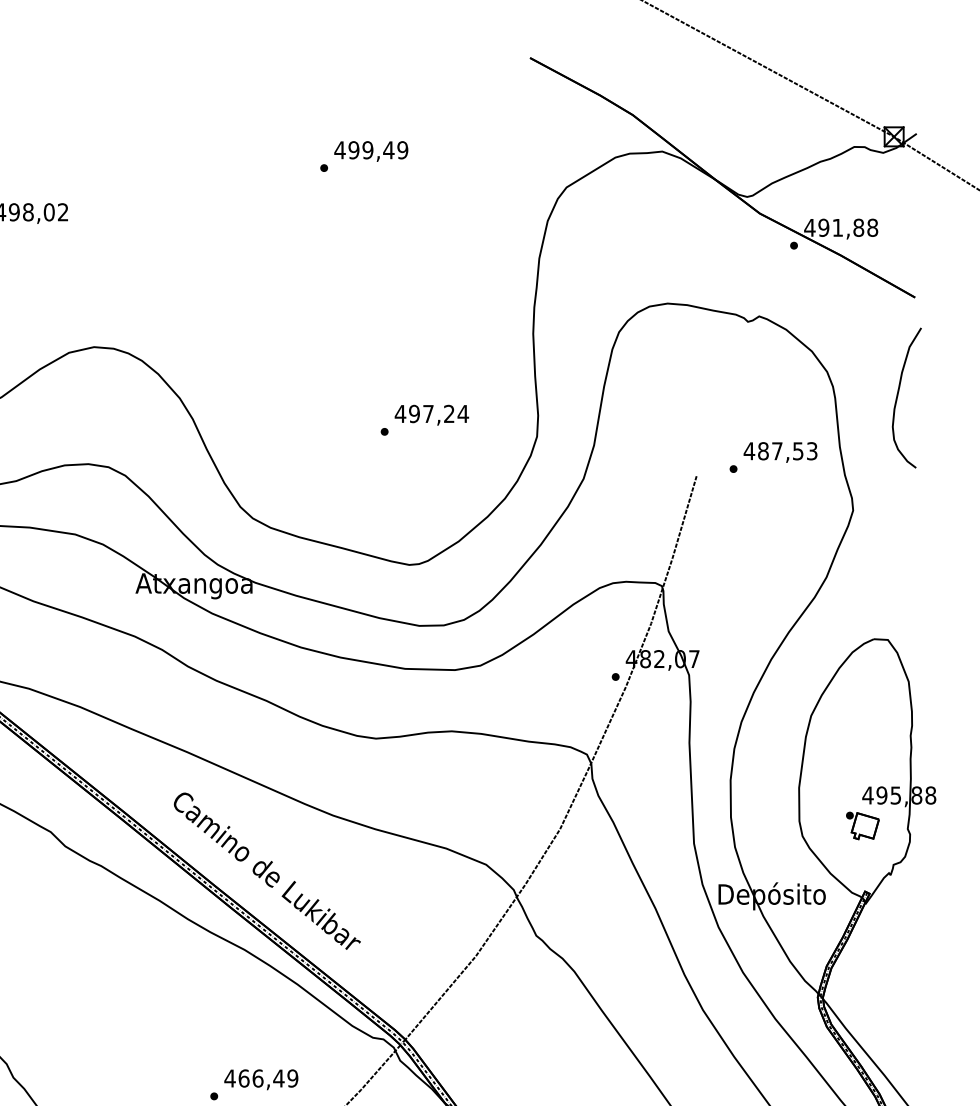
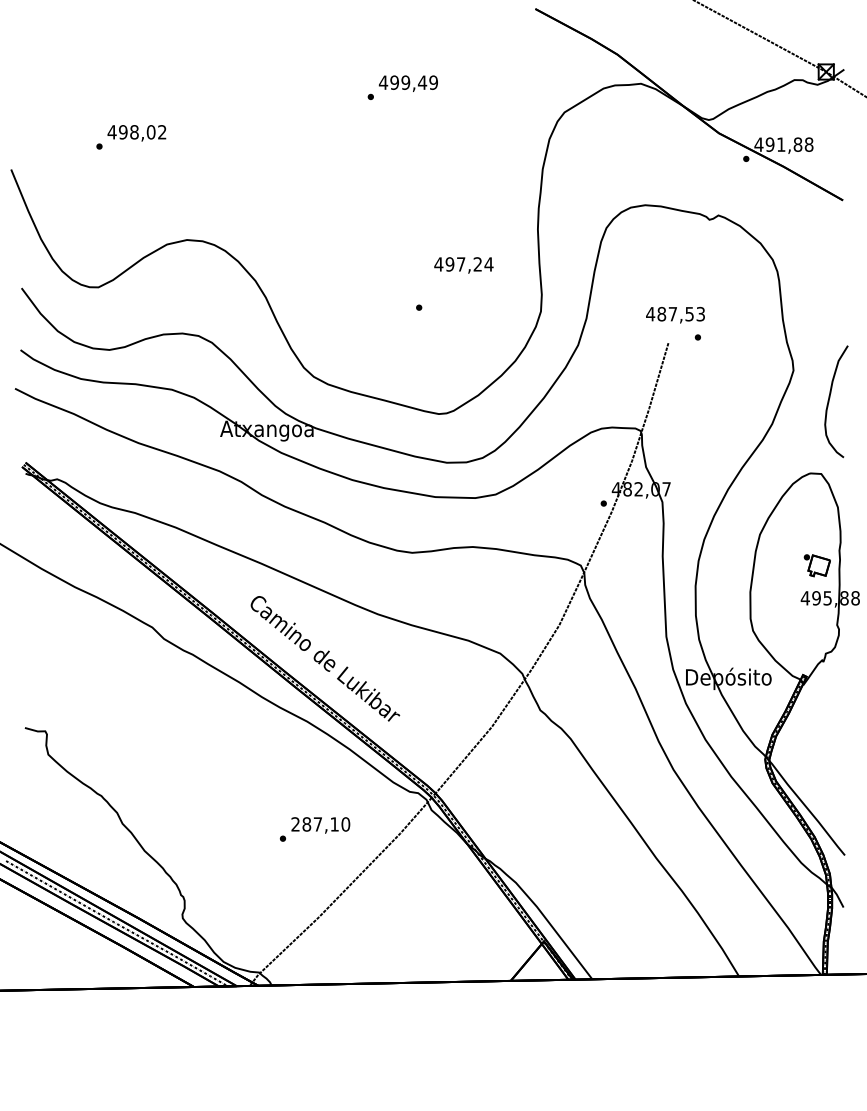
curve: (899, 394) -> (830, 398), moved
text: (431, 415) -> (463, 265), moved
text: (780, 452) -> (675, 315), moved
part: (861, 825) -> (816, 565), moved
text: (261, 1078) -> (320, 824), 466,49 -> 287,10

